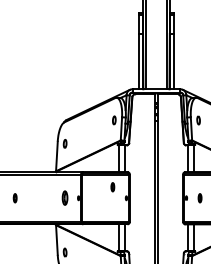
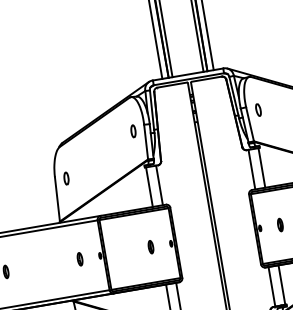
part: (112, 187) -> (150, 247), moved
part: (64, 198) -> (79, 259), size x0.62

